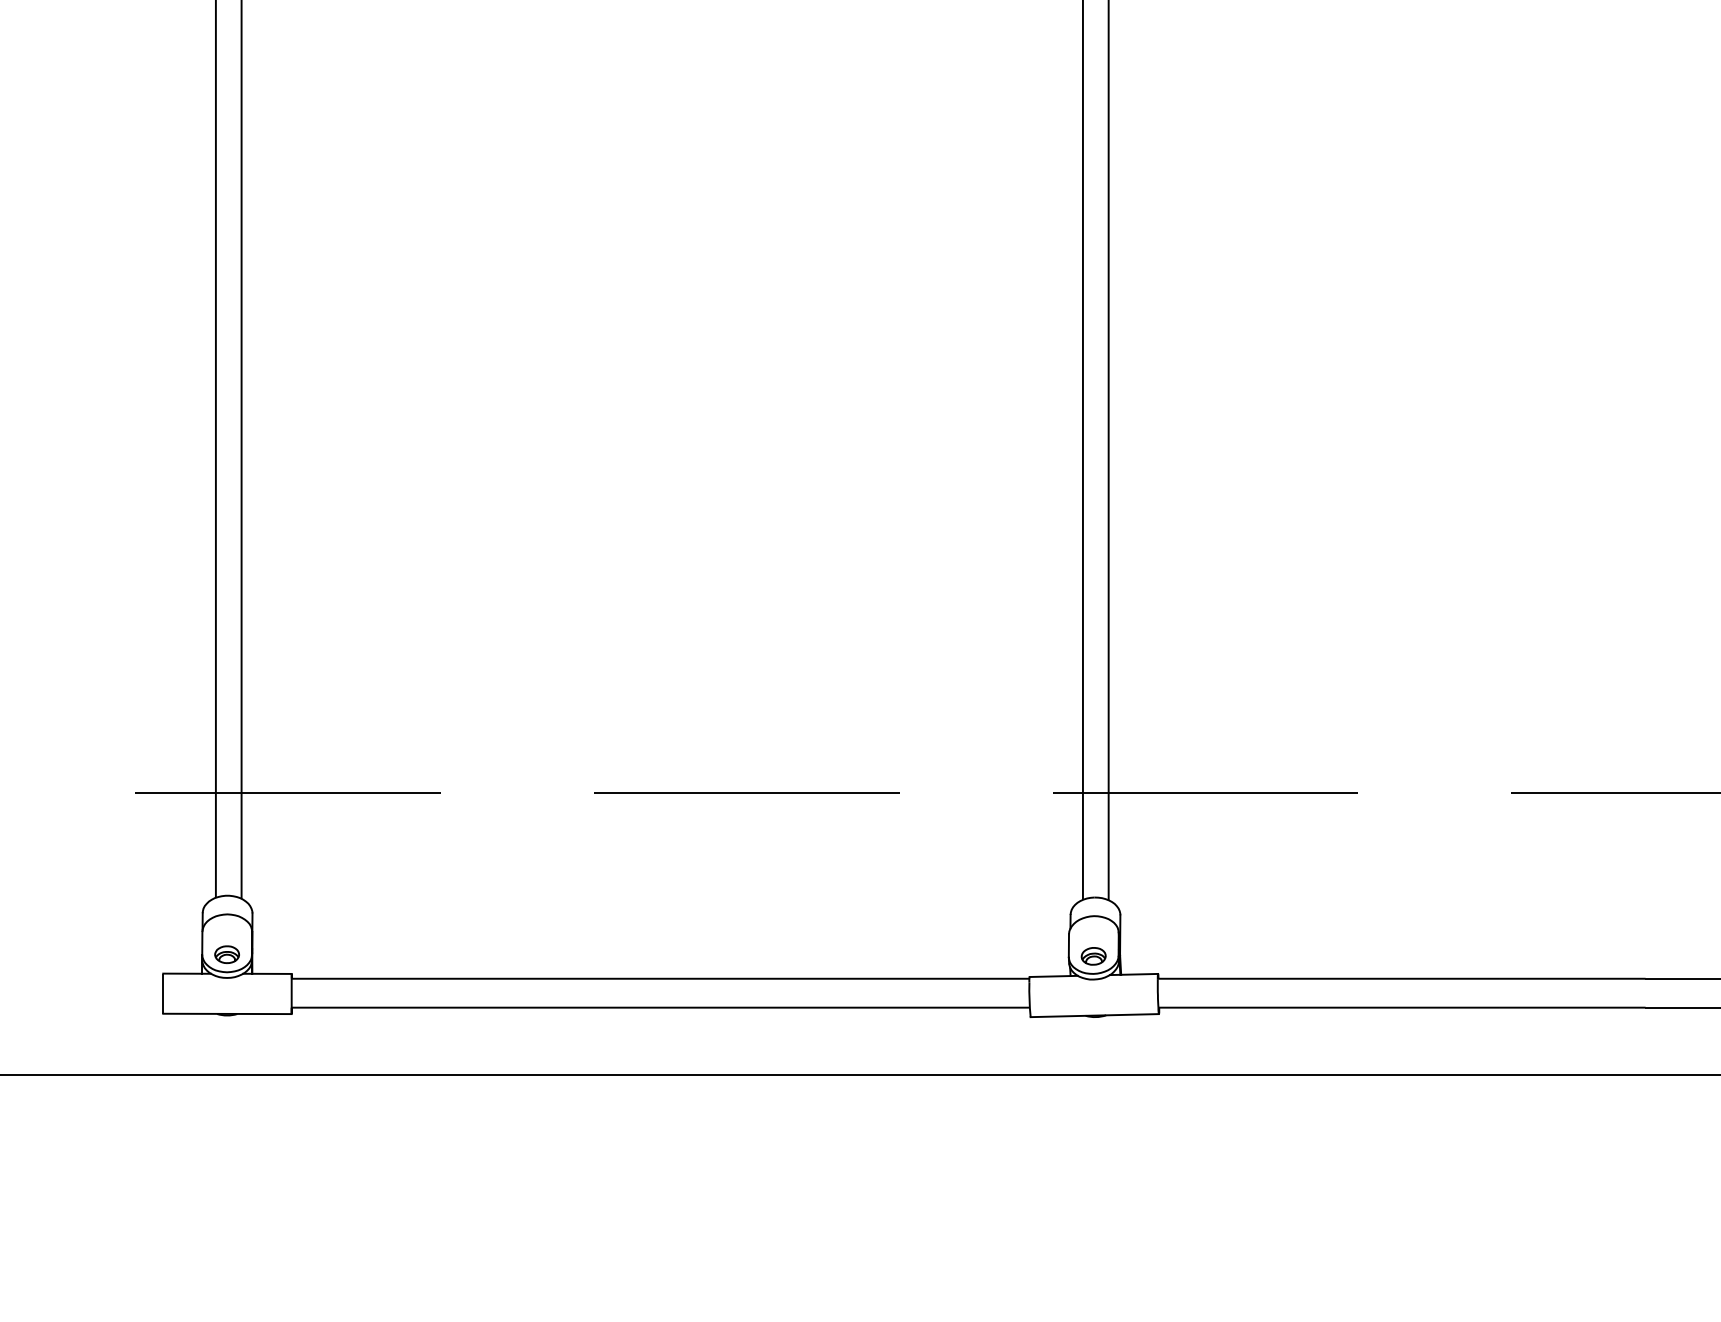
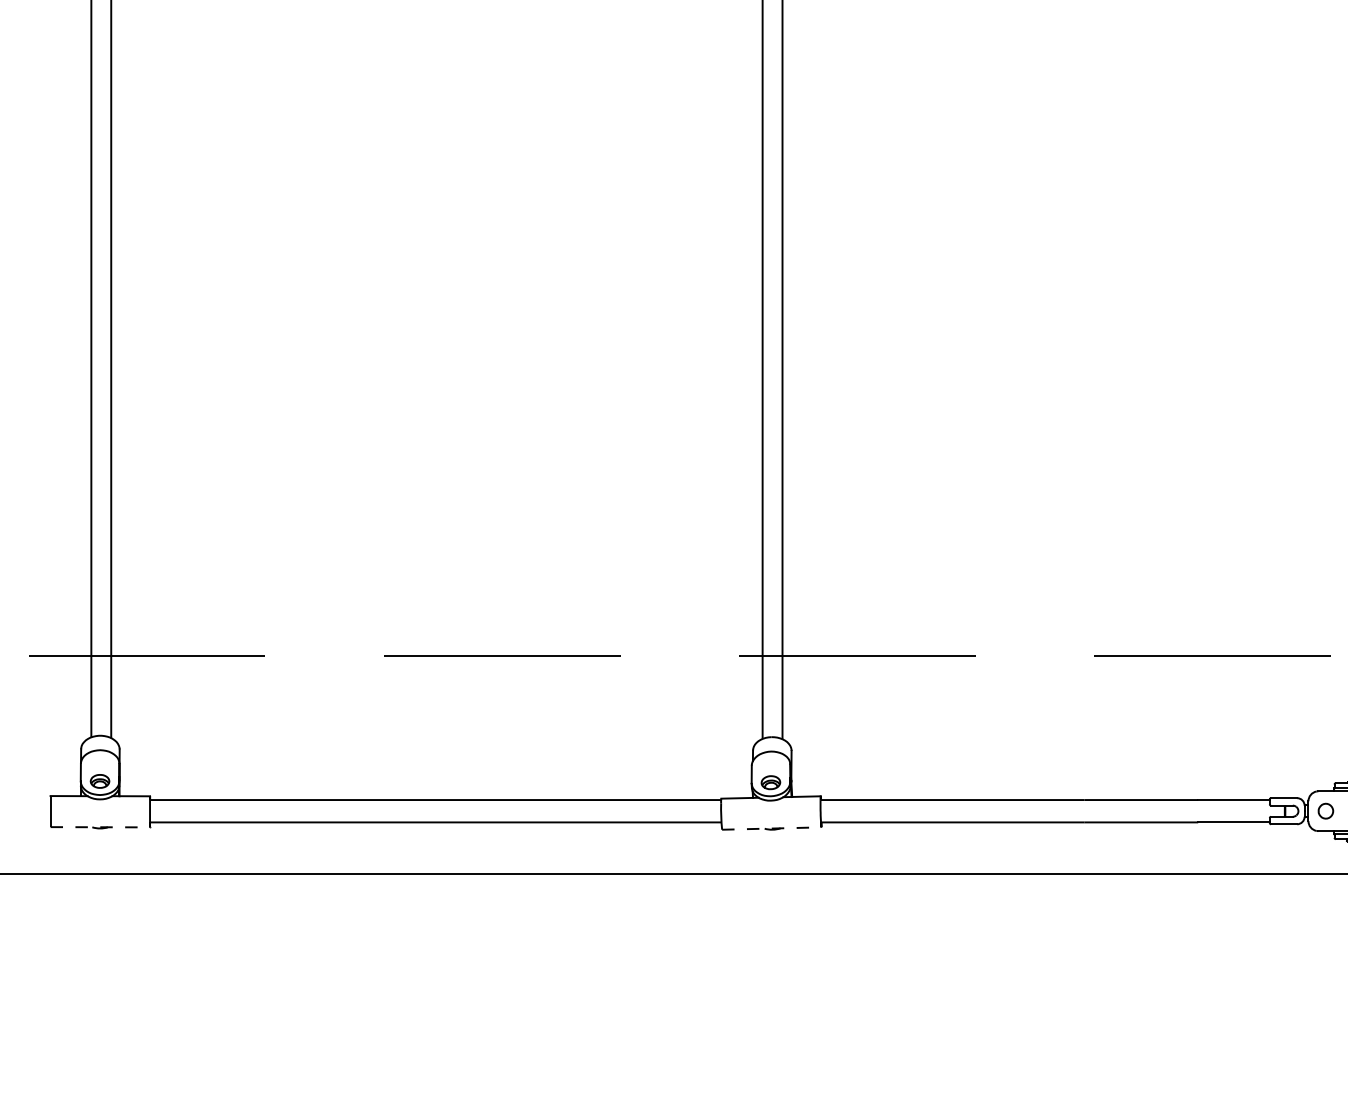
line: (227, 1014) -> (100, 827), solid -> dashed
line: (1094, 1015) -> (771, 828), solid -> dashed

